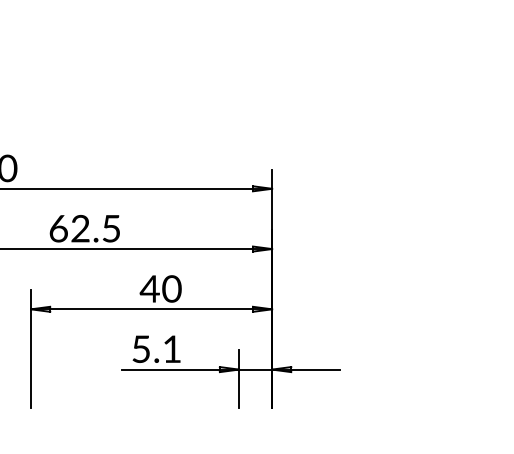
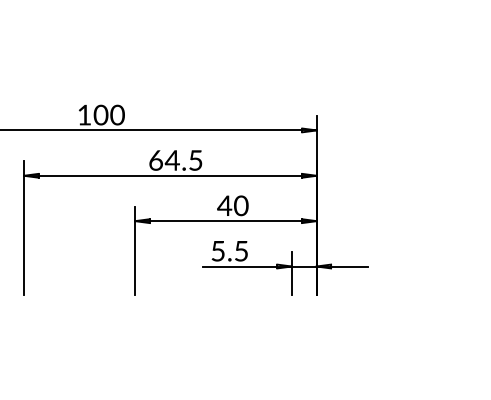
text: (79, 228) -> (171, 160), 62.5 -> 64.5
text: (172, 349) -> (241, 251), 5.1 -> 5.5

